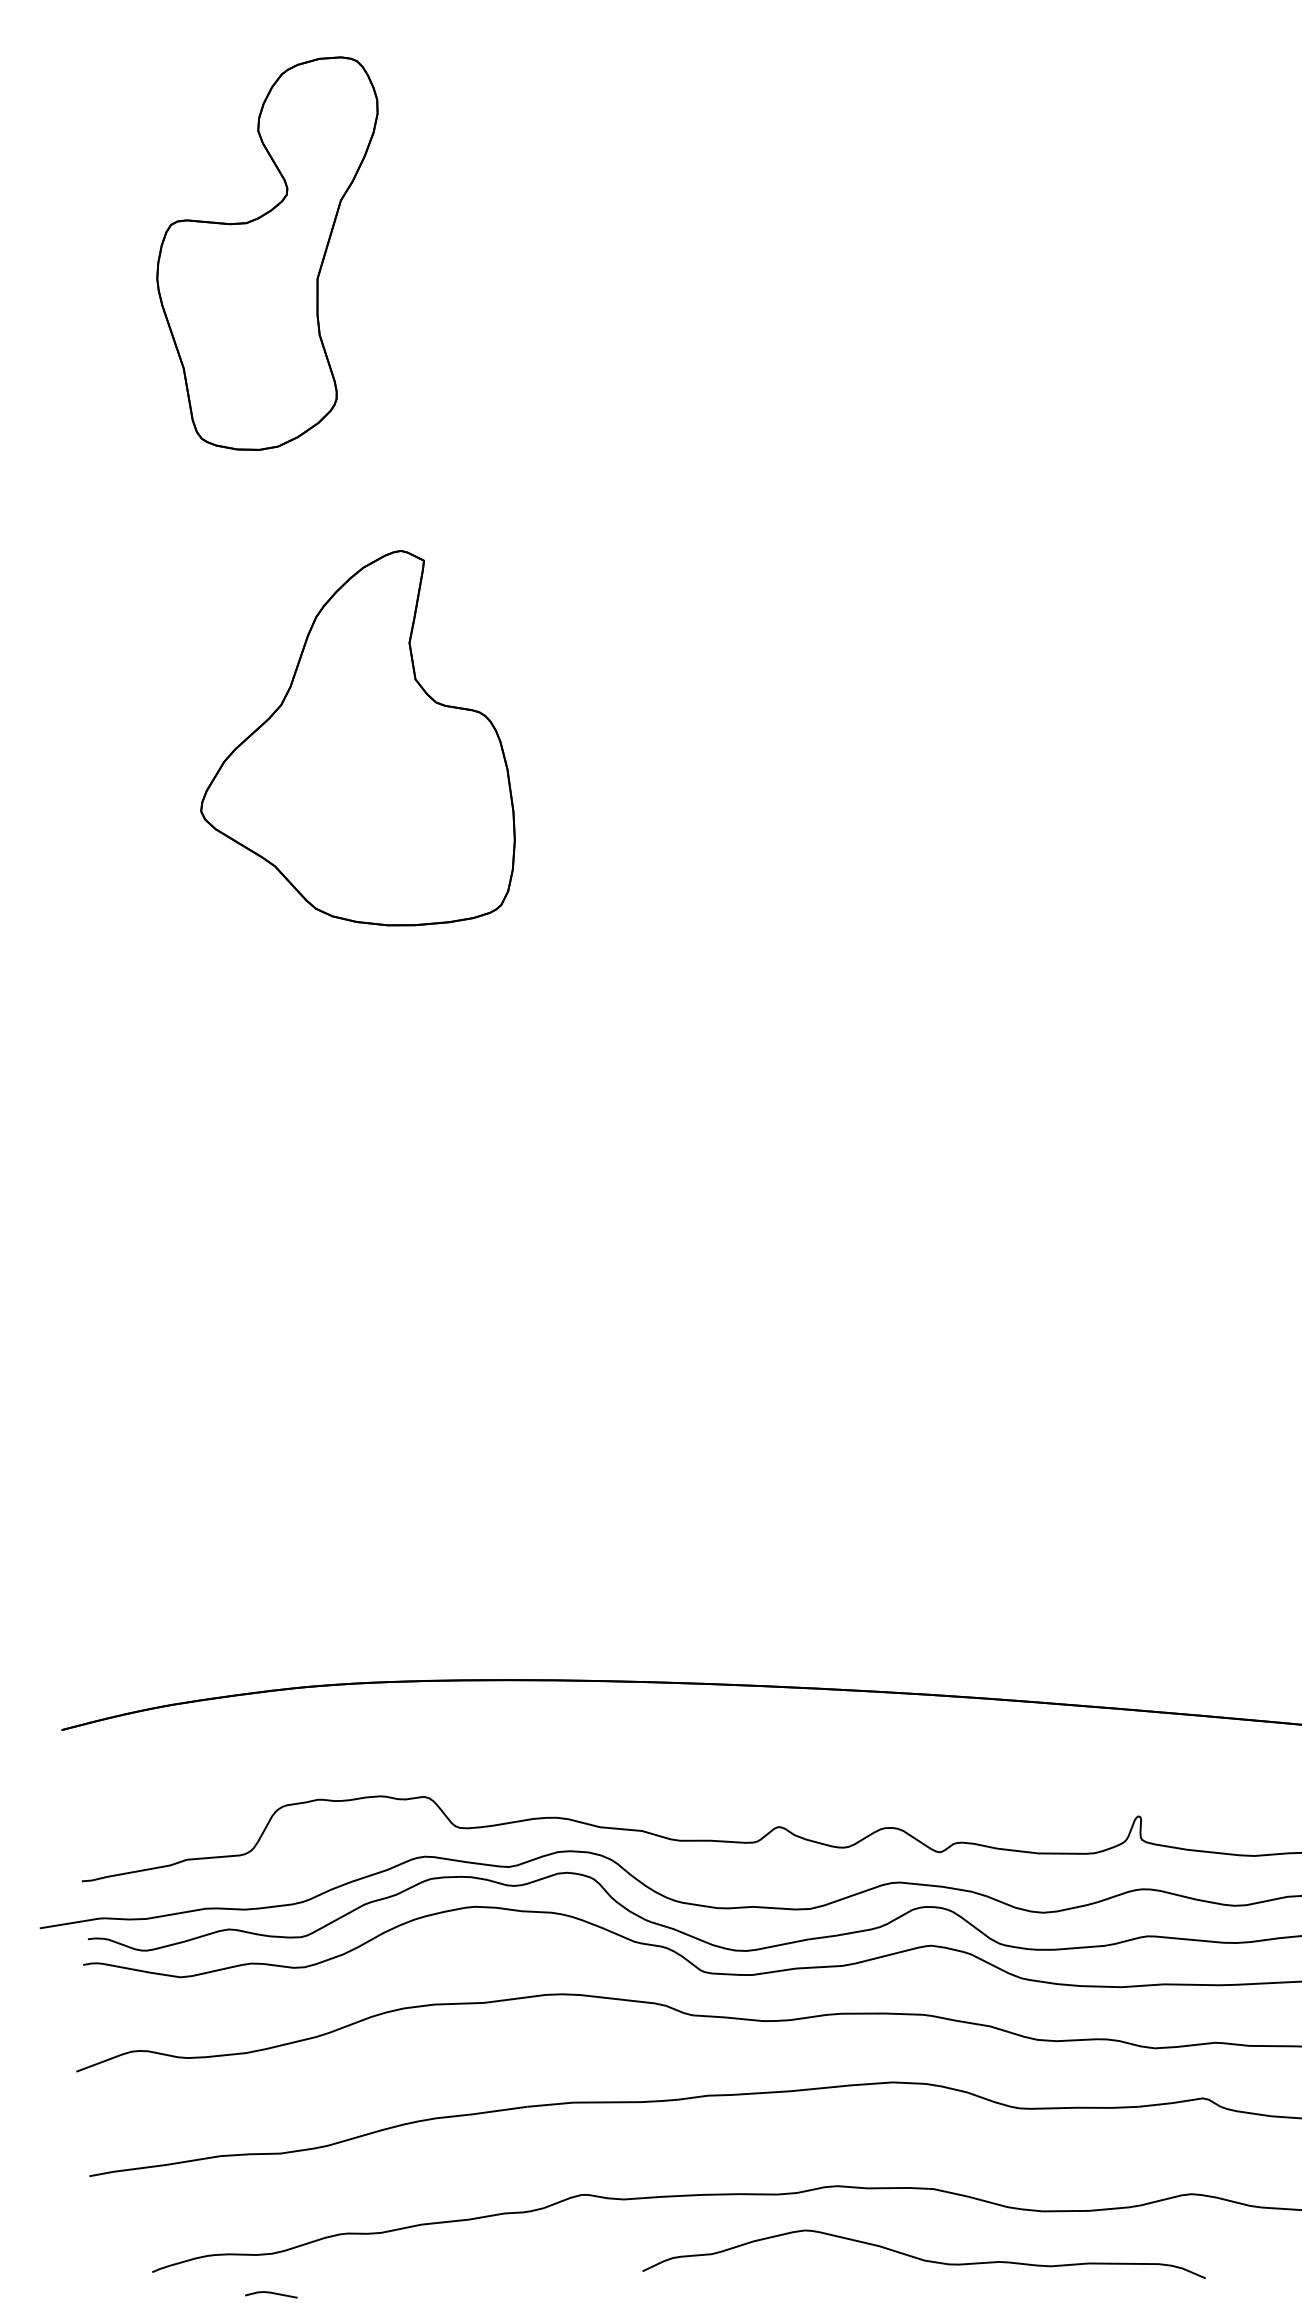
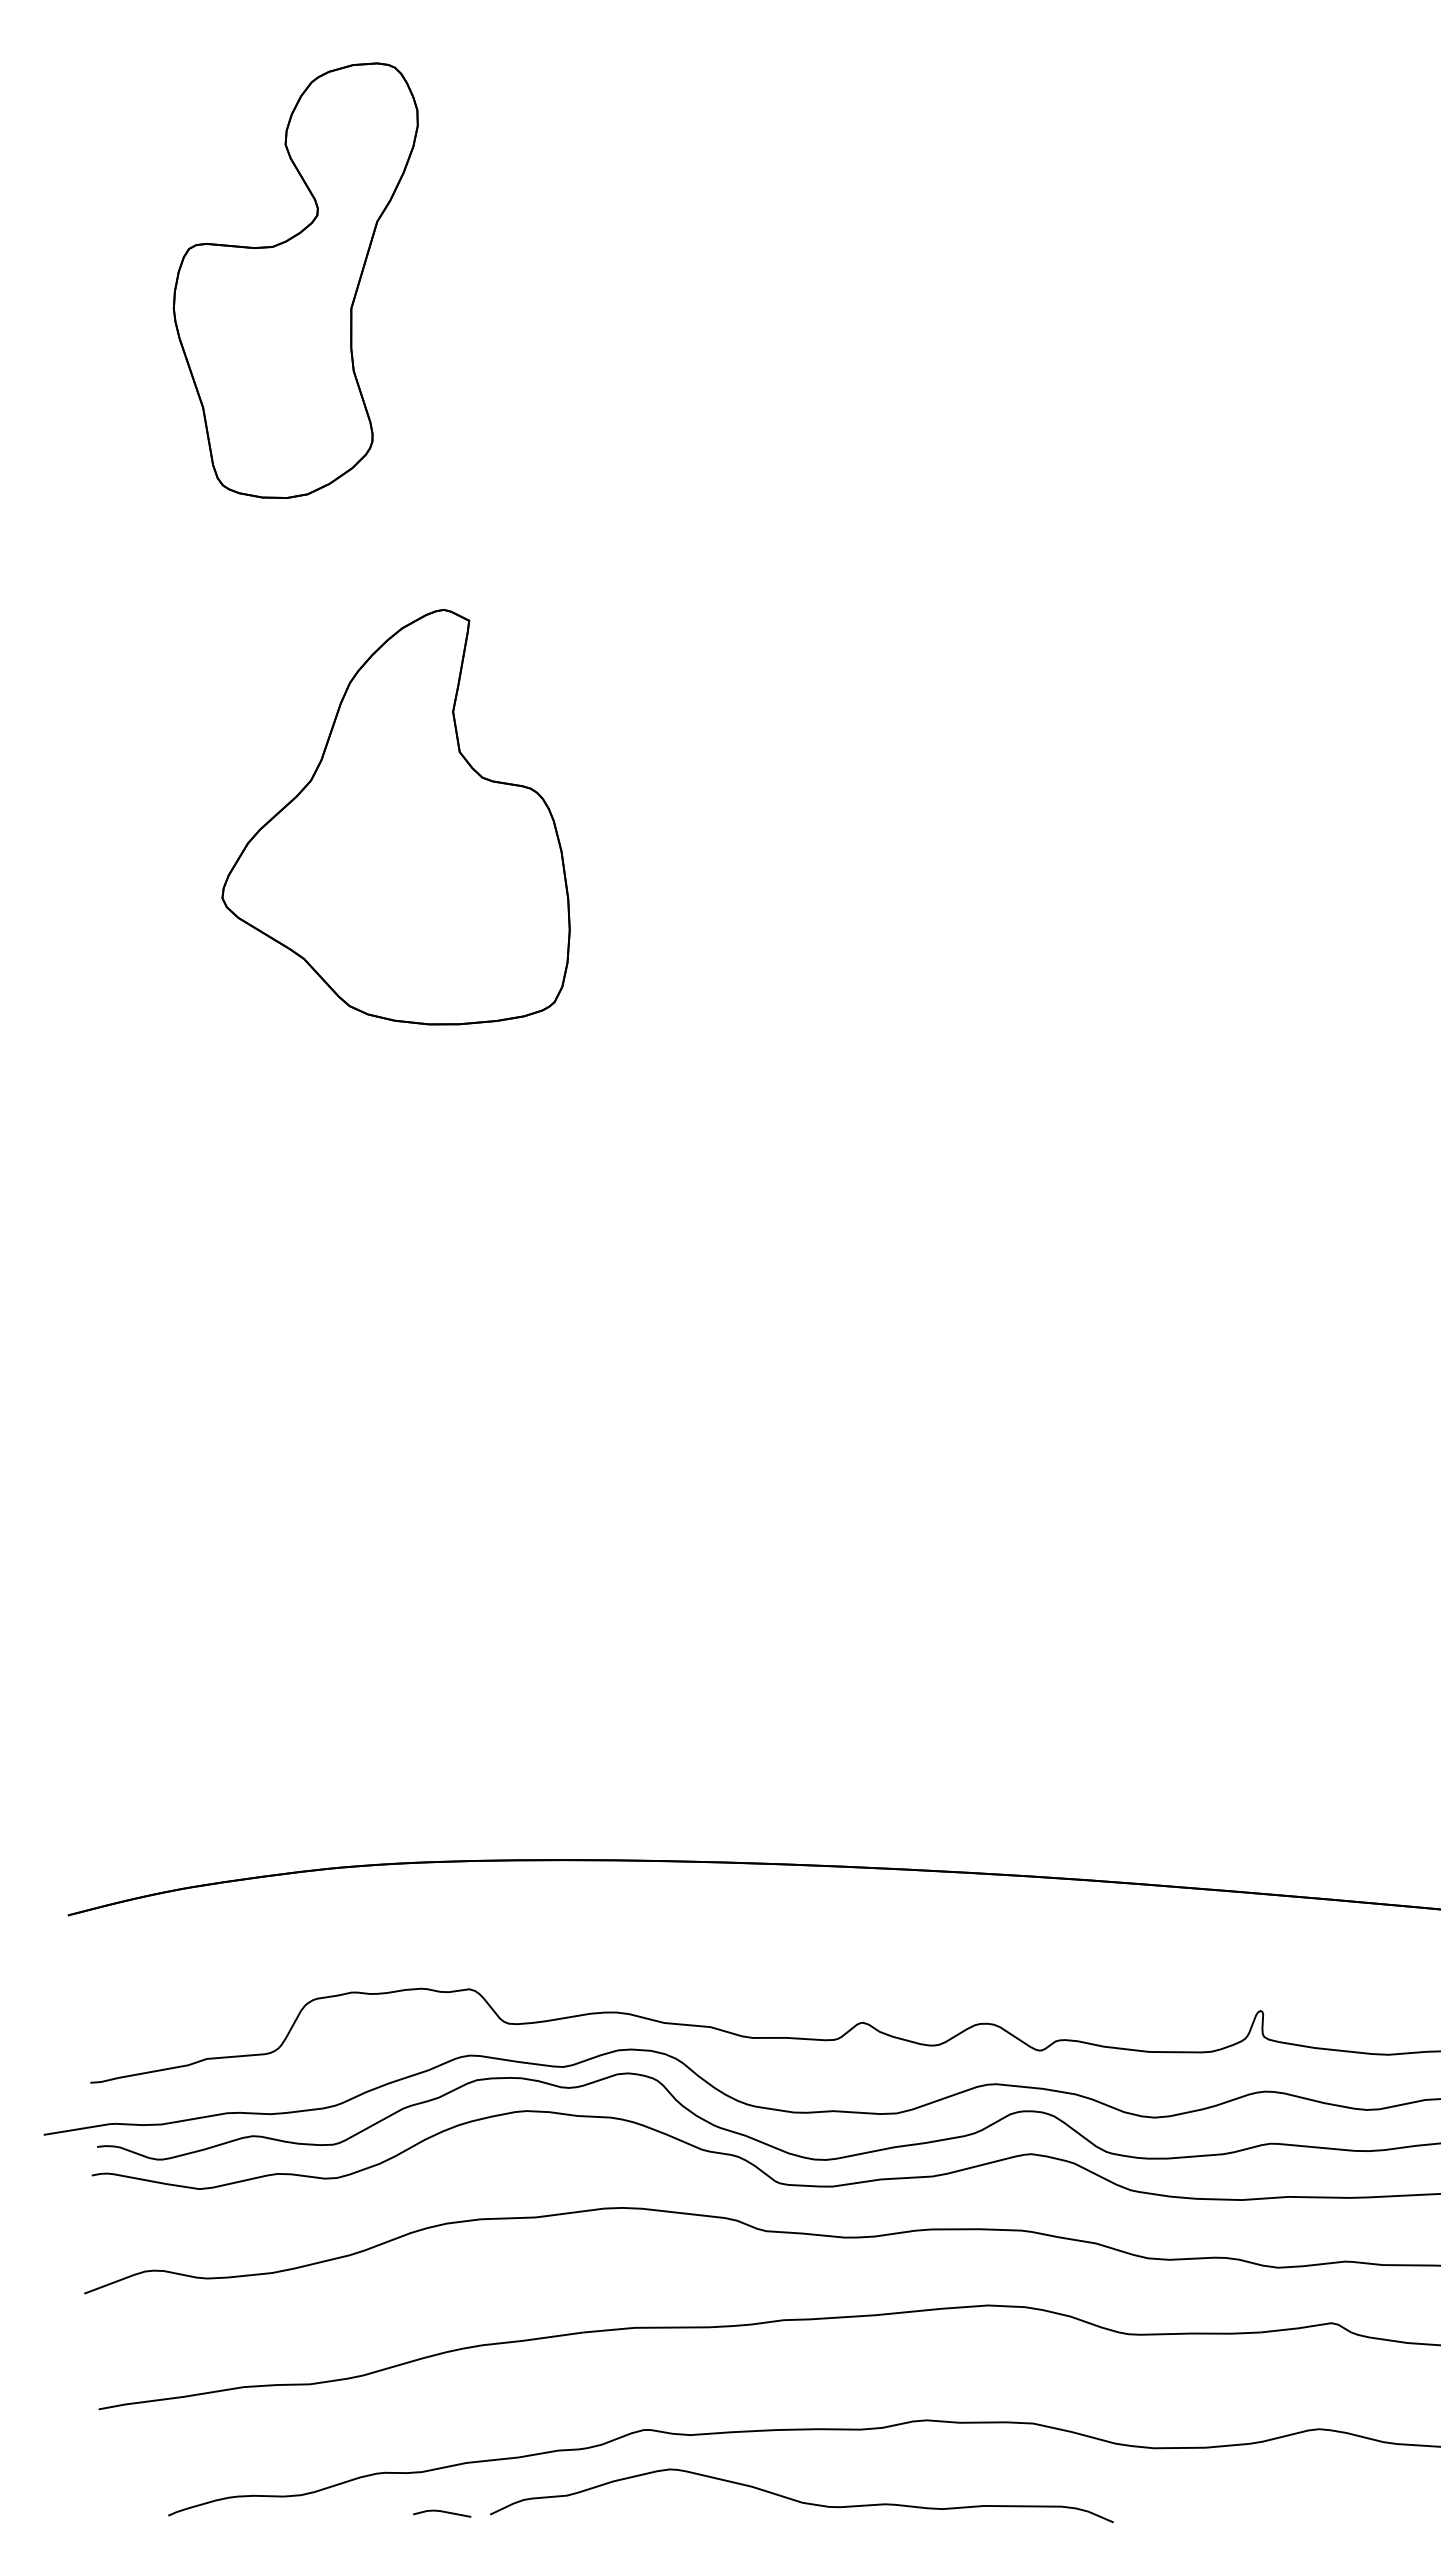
curve: (921, 2258) -> (799, 2500), moved
line: (271, 2293) -> (442, 2512), moved

